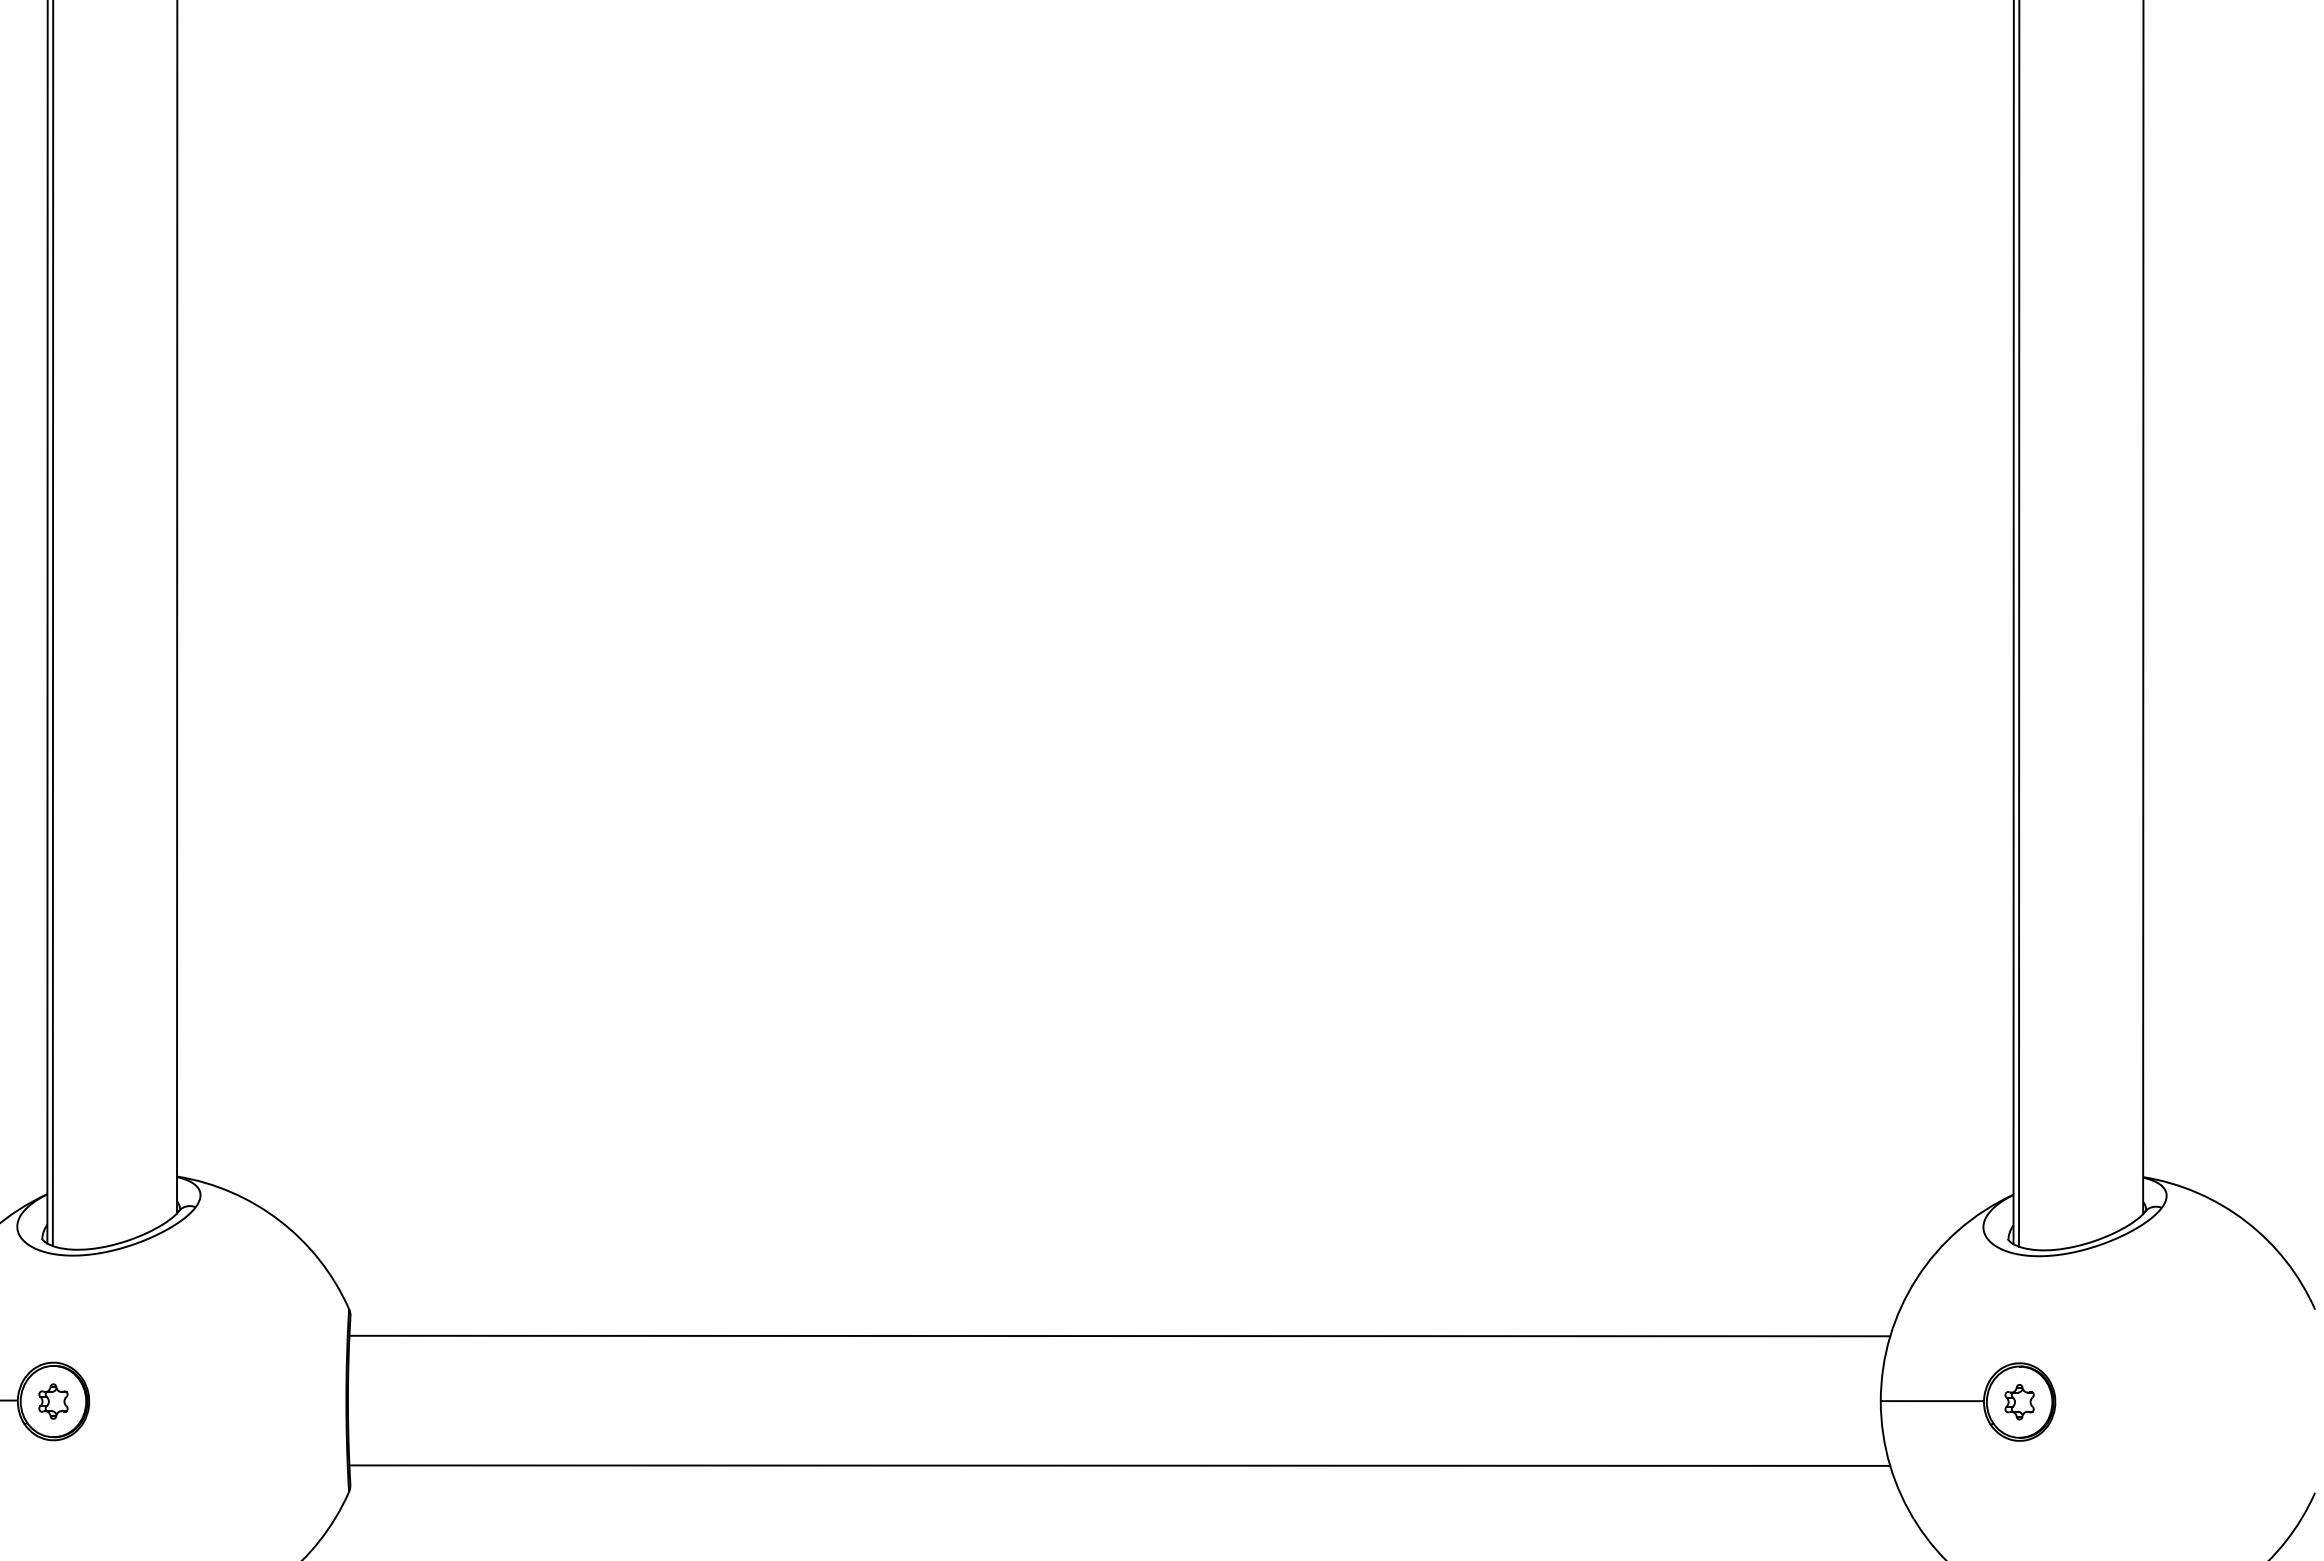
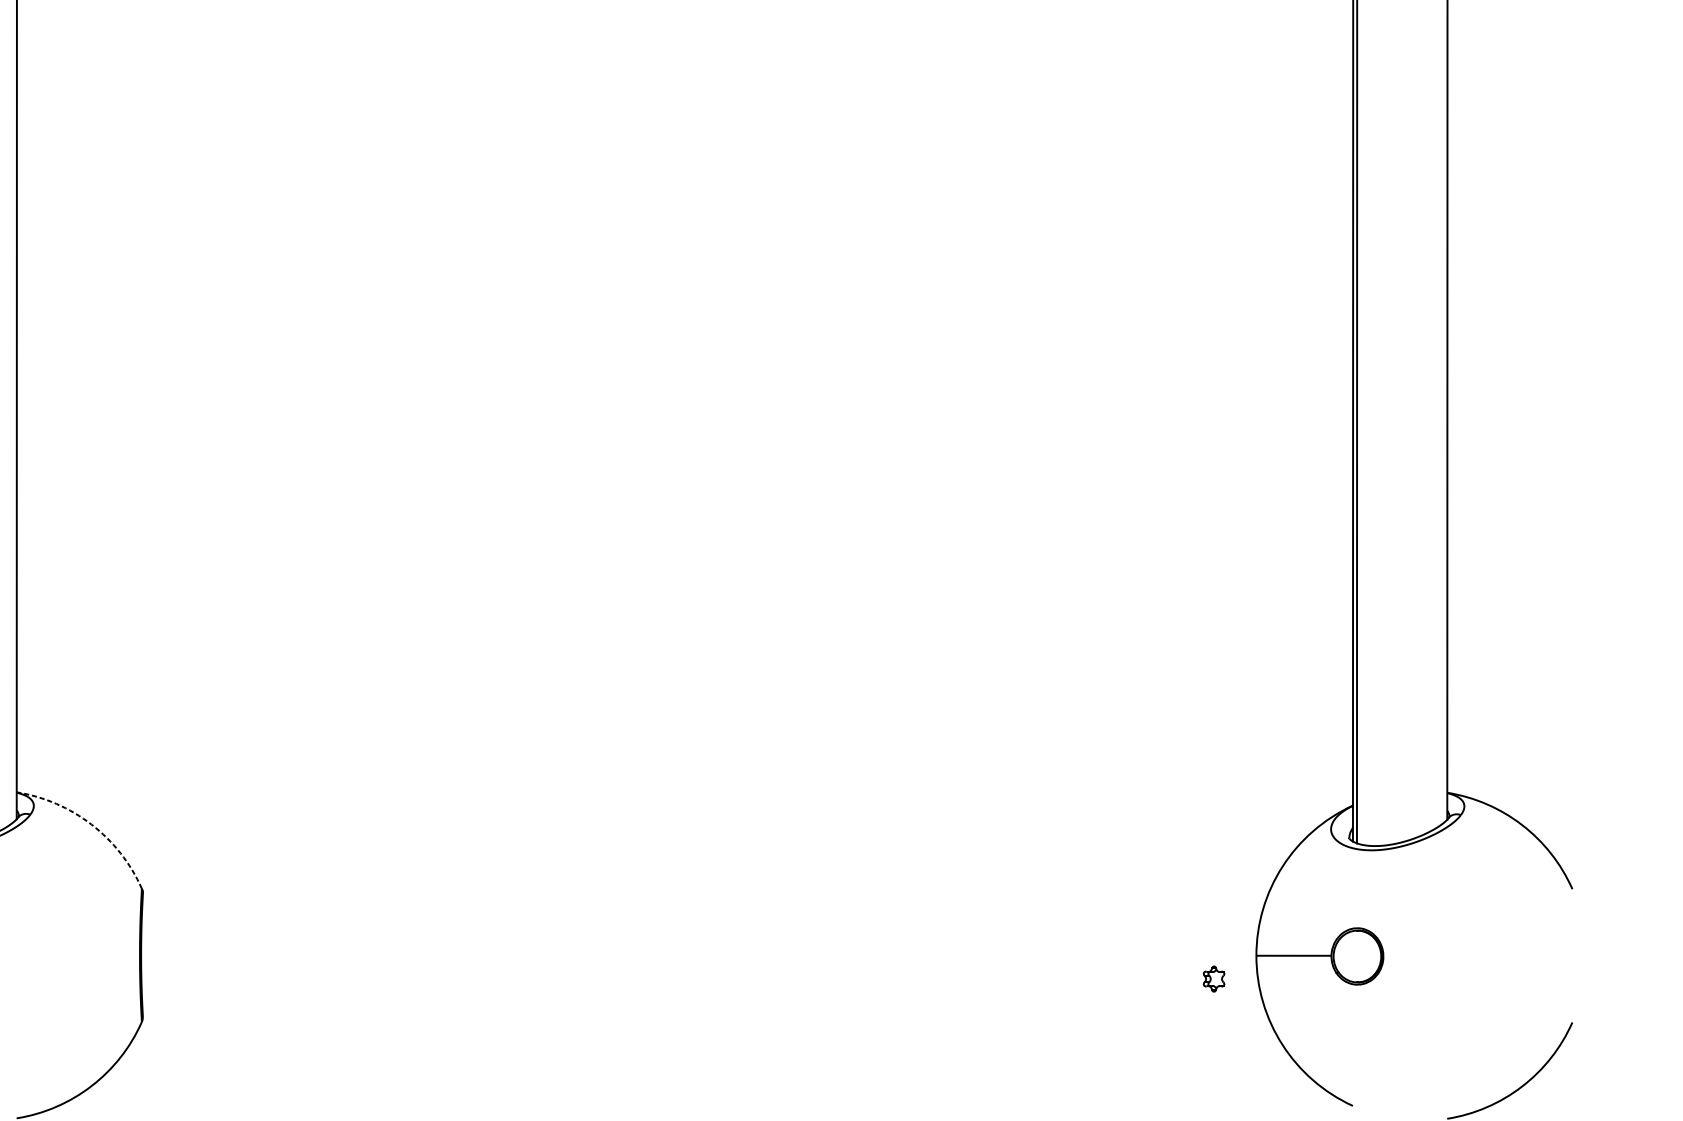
arc: (279, 1220) -> (91, 824), solid -> dashed
line: (1119, 1335) -> (702, 908), removed
part: (2019, 1402) -> (1213, 979), moved
line: (1119, 1465) -> (702, 1002), removed

